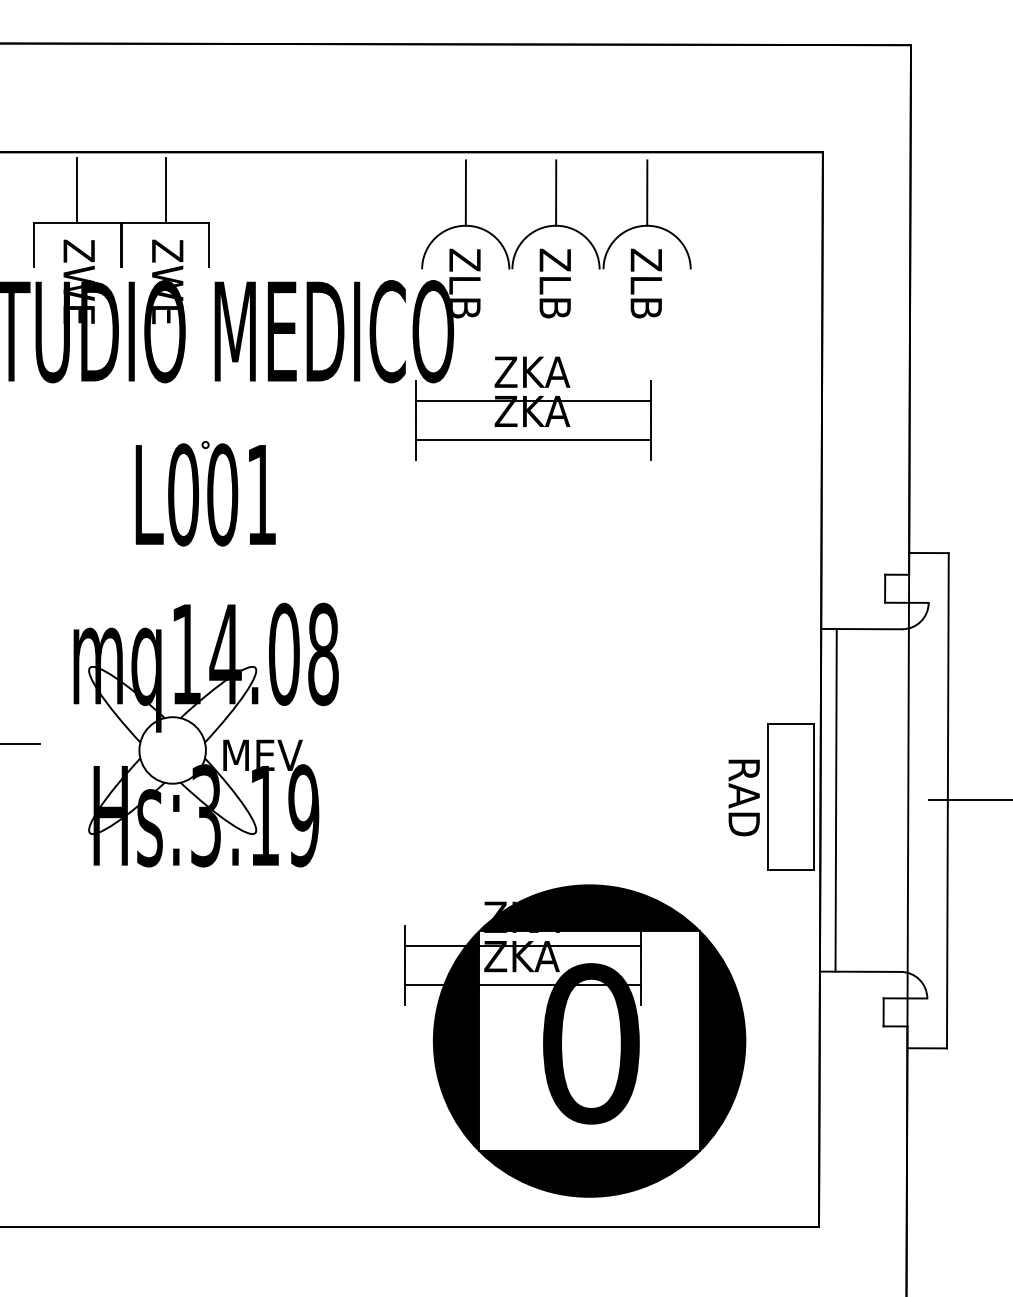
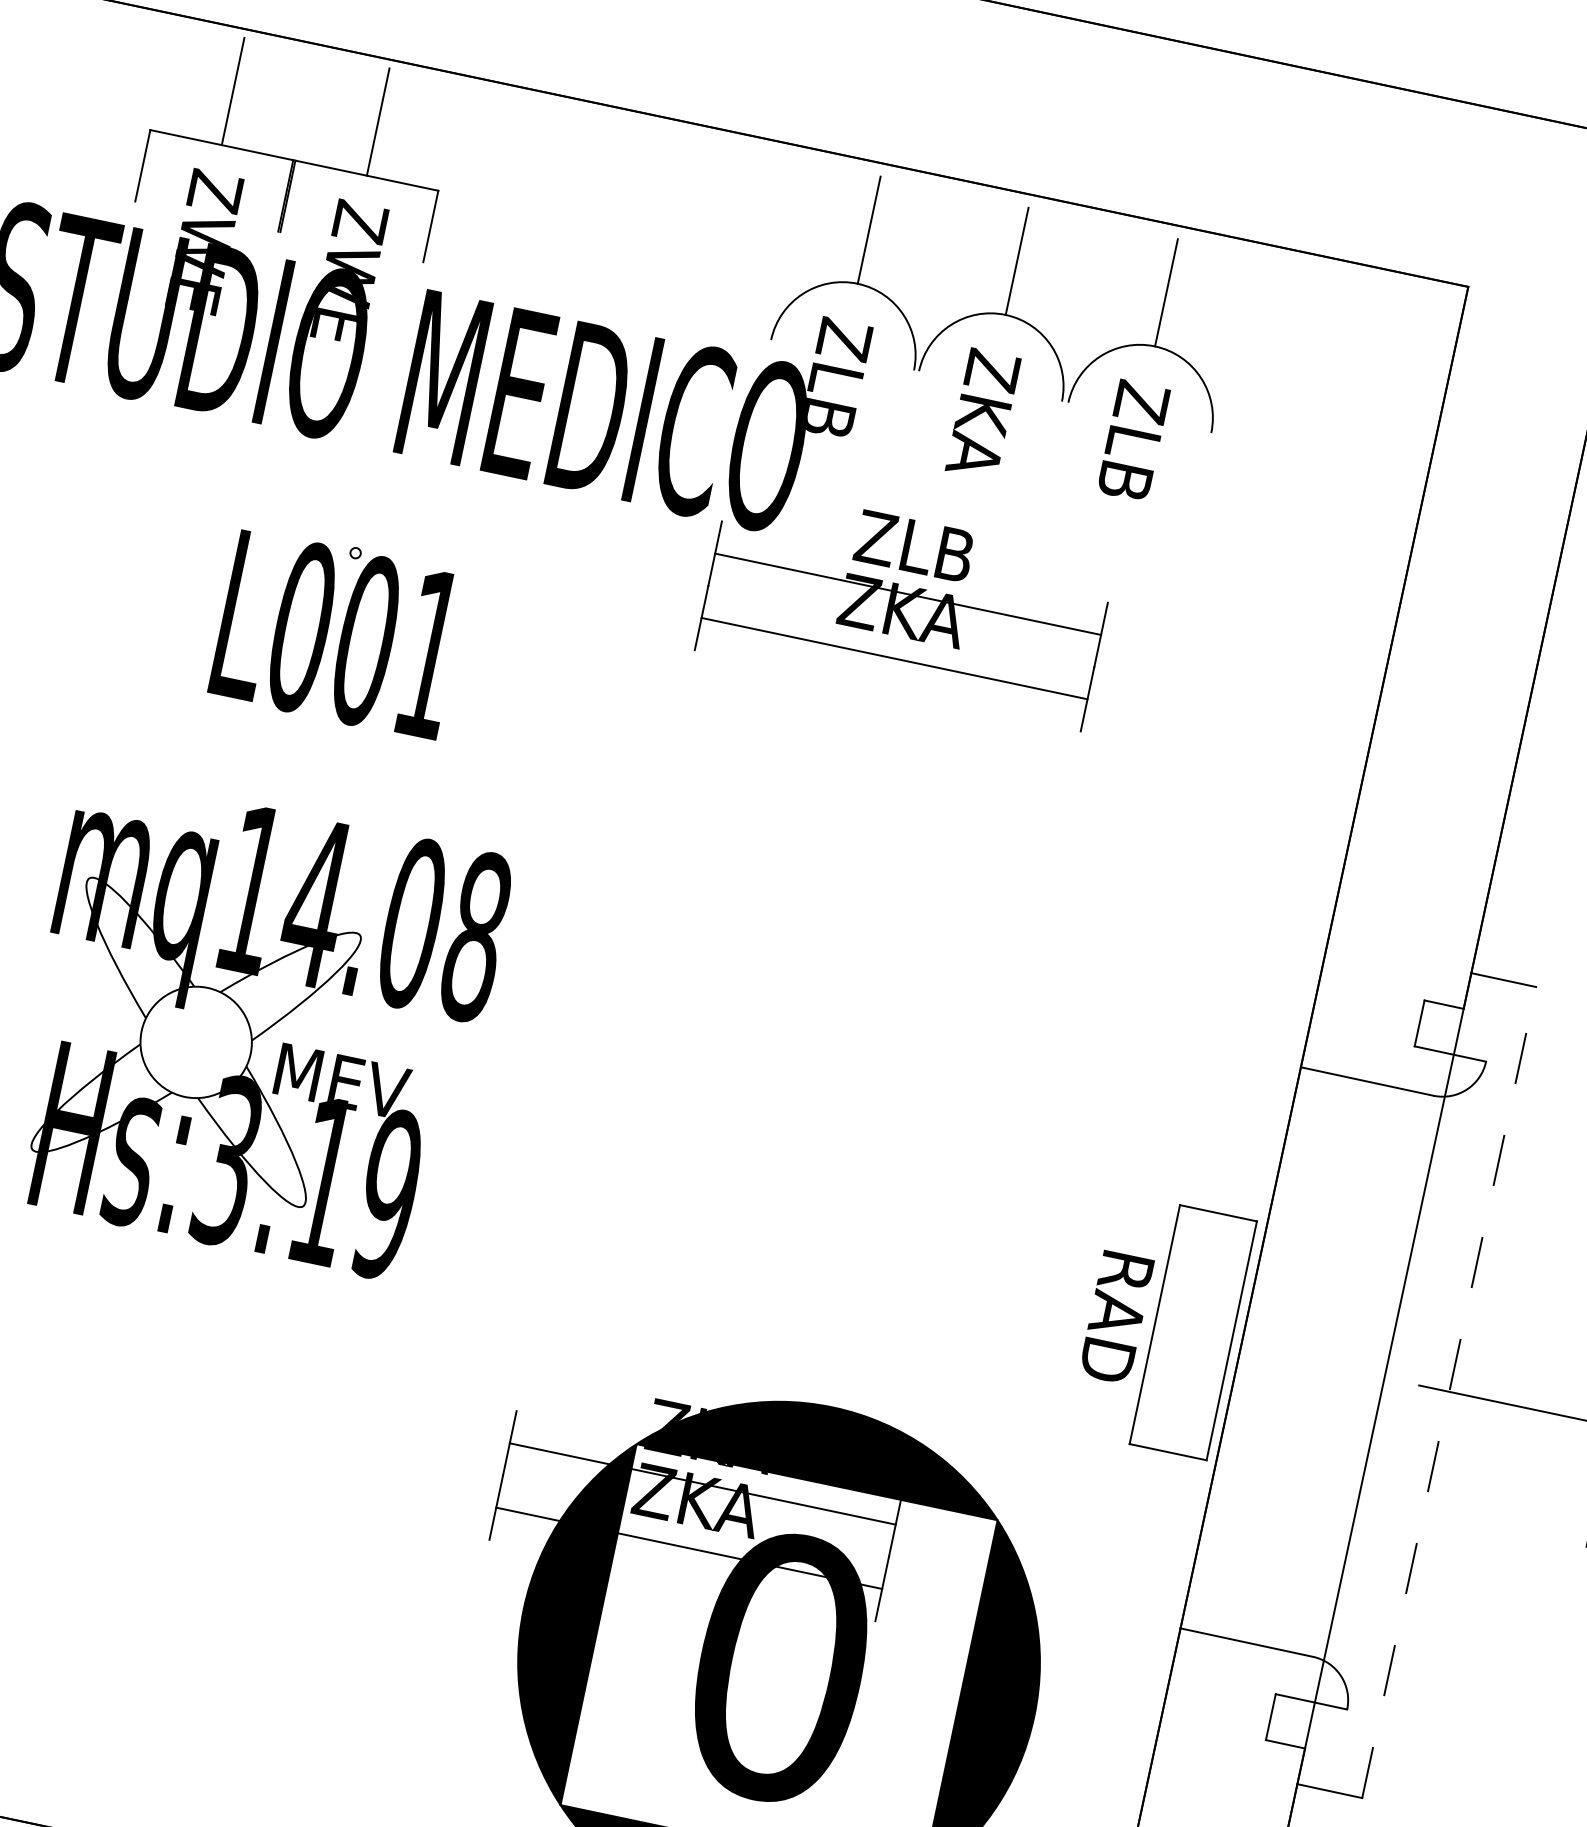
text: (554, 302) -> (976, 440), ZLB -> ZKA
text: (532, 371) -> (916, 545), ZKA -> ZLB
line: (835, 800) -> (1265, 1353), removed
line: (947, 800) -> (1448, 1392), solid -> dashed

